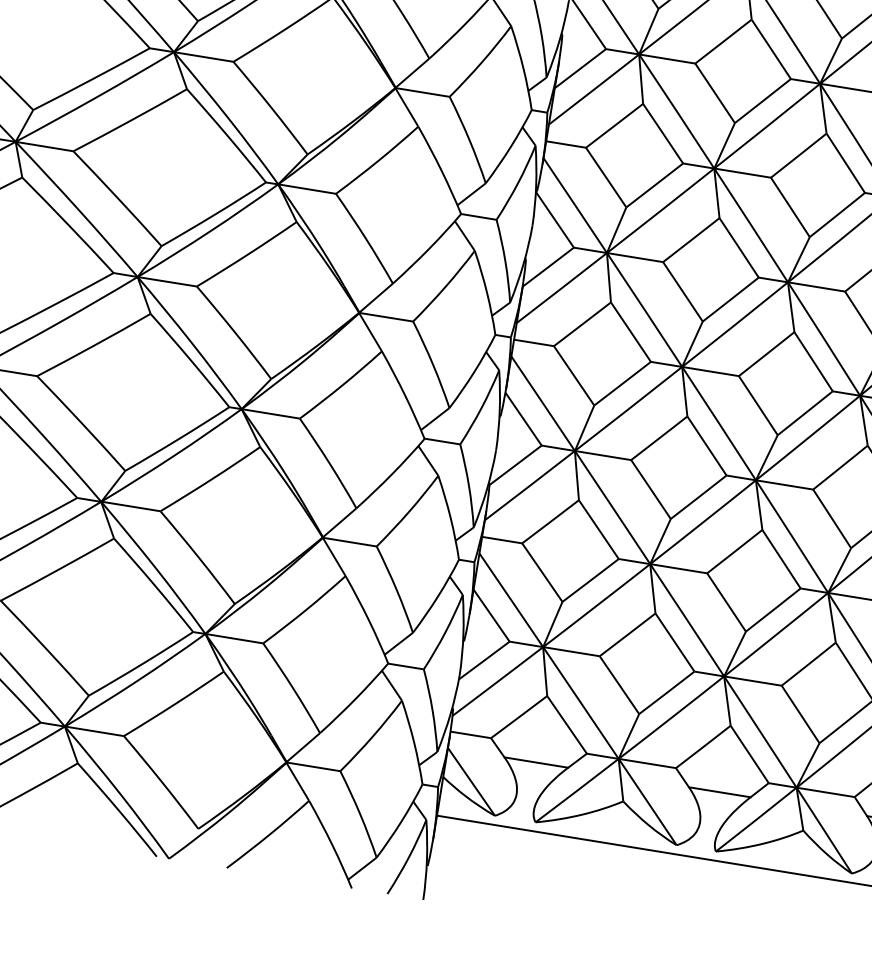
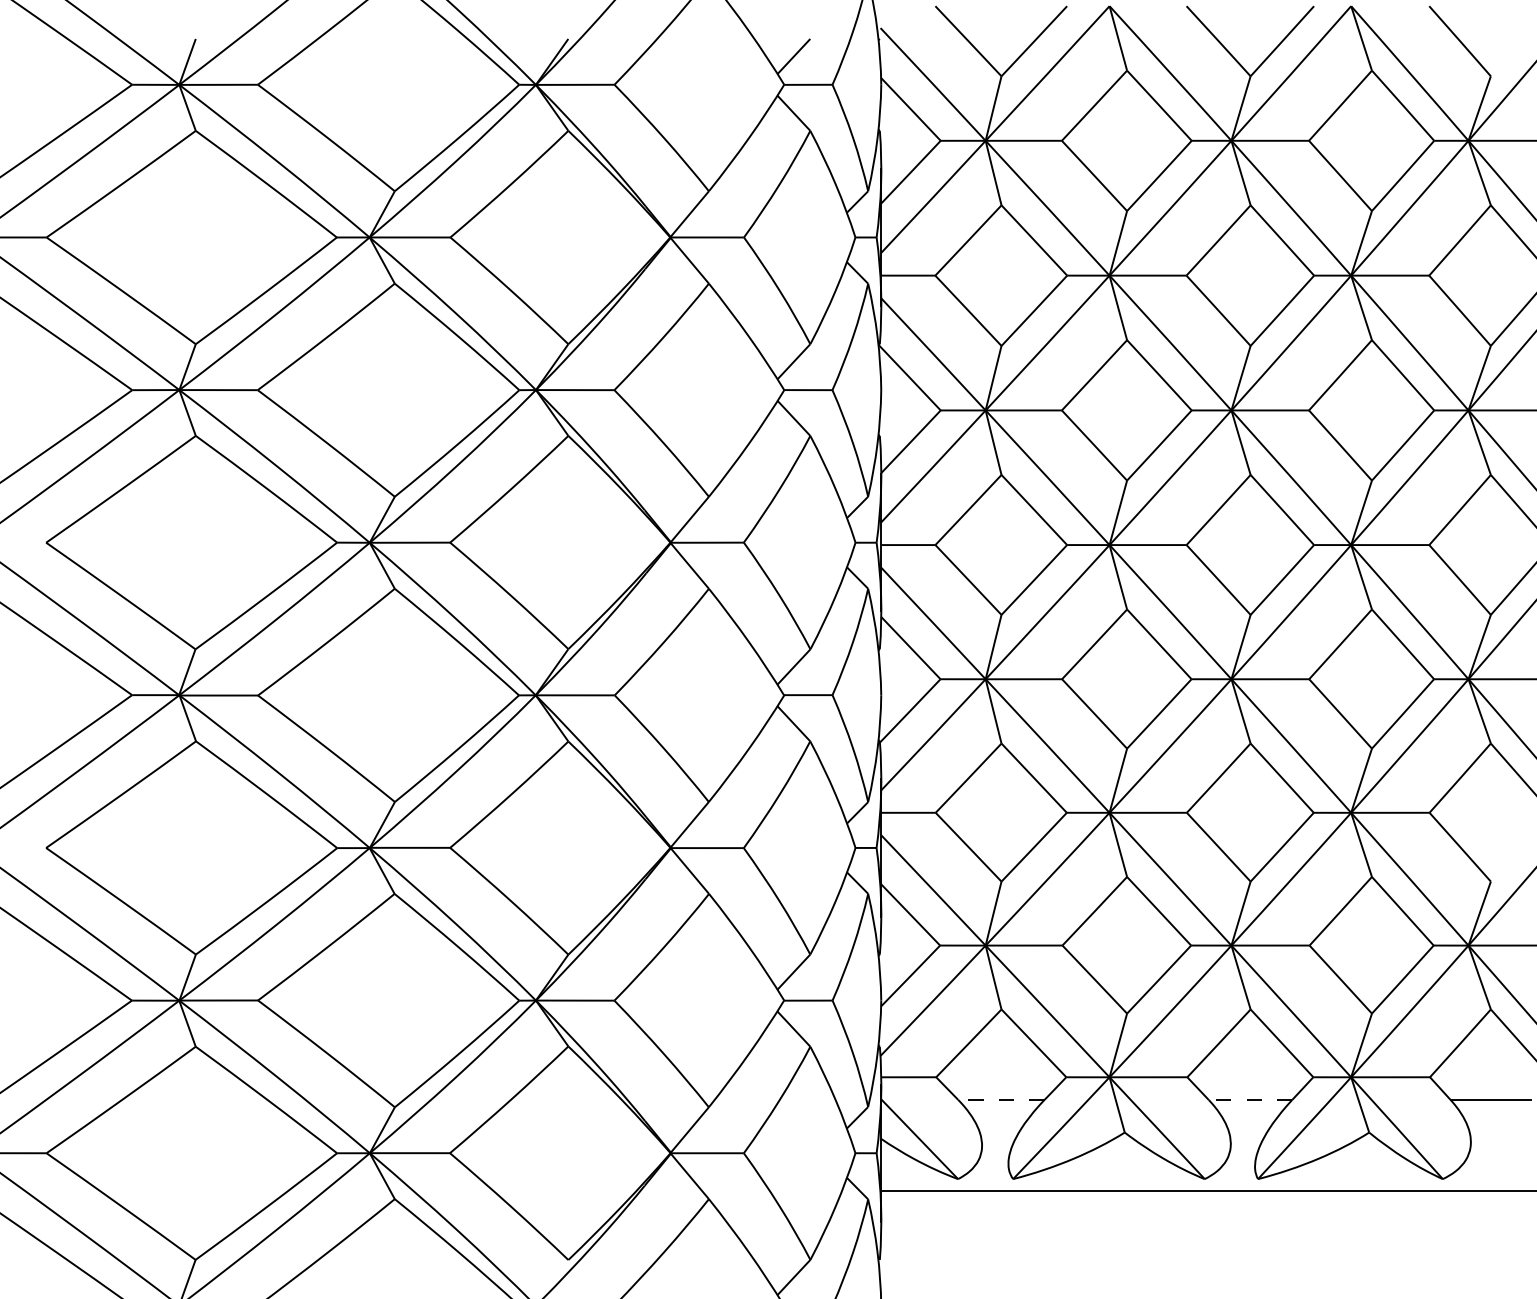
line: (535, 762) -> (1000, 1099), solid -> dashed
line: (719, 792) -> (1250, 1099), solid -> dashed

